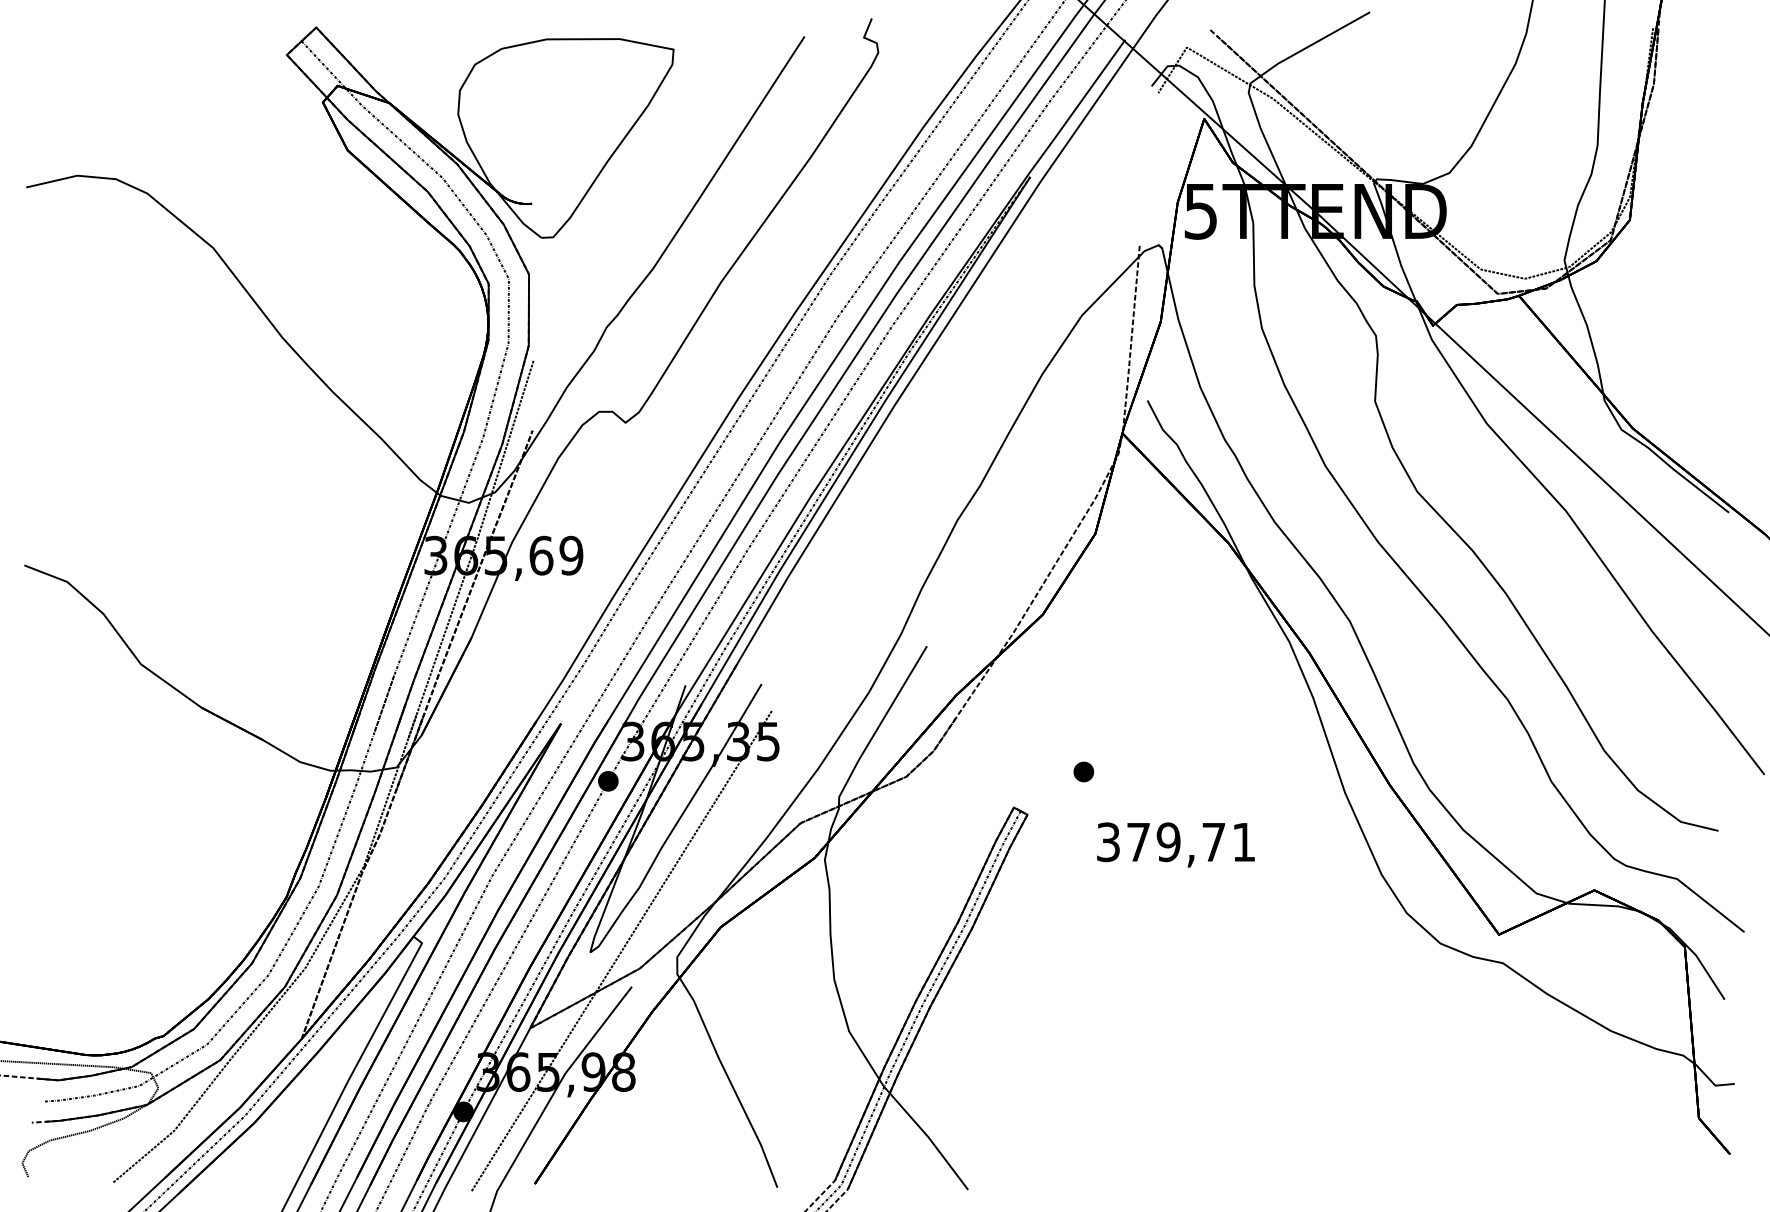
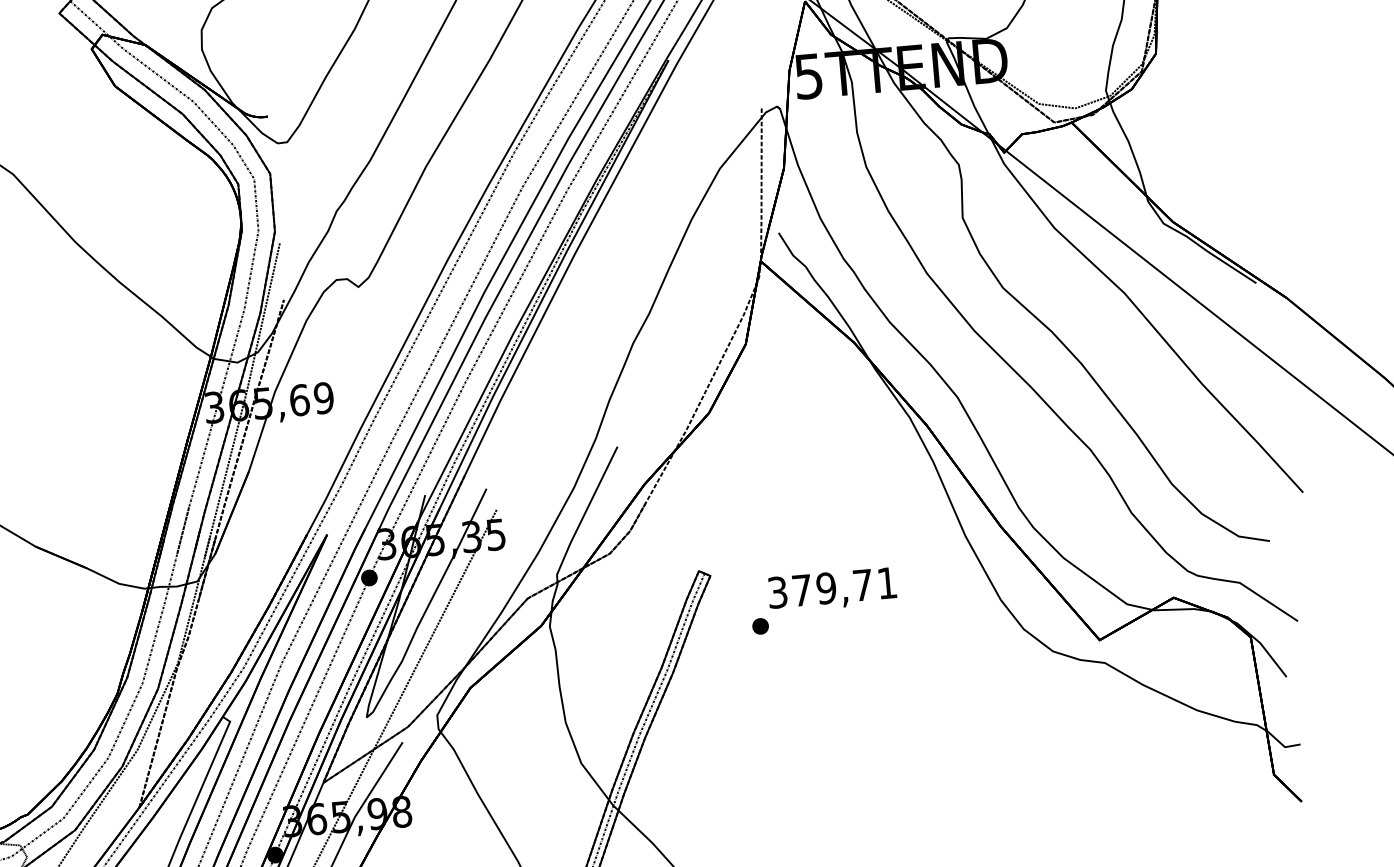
part: (1083, 771) -> (760, 626), moved

